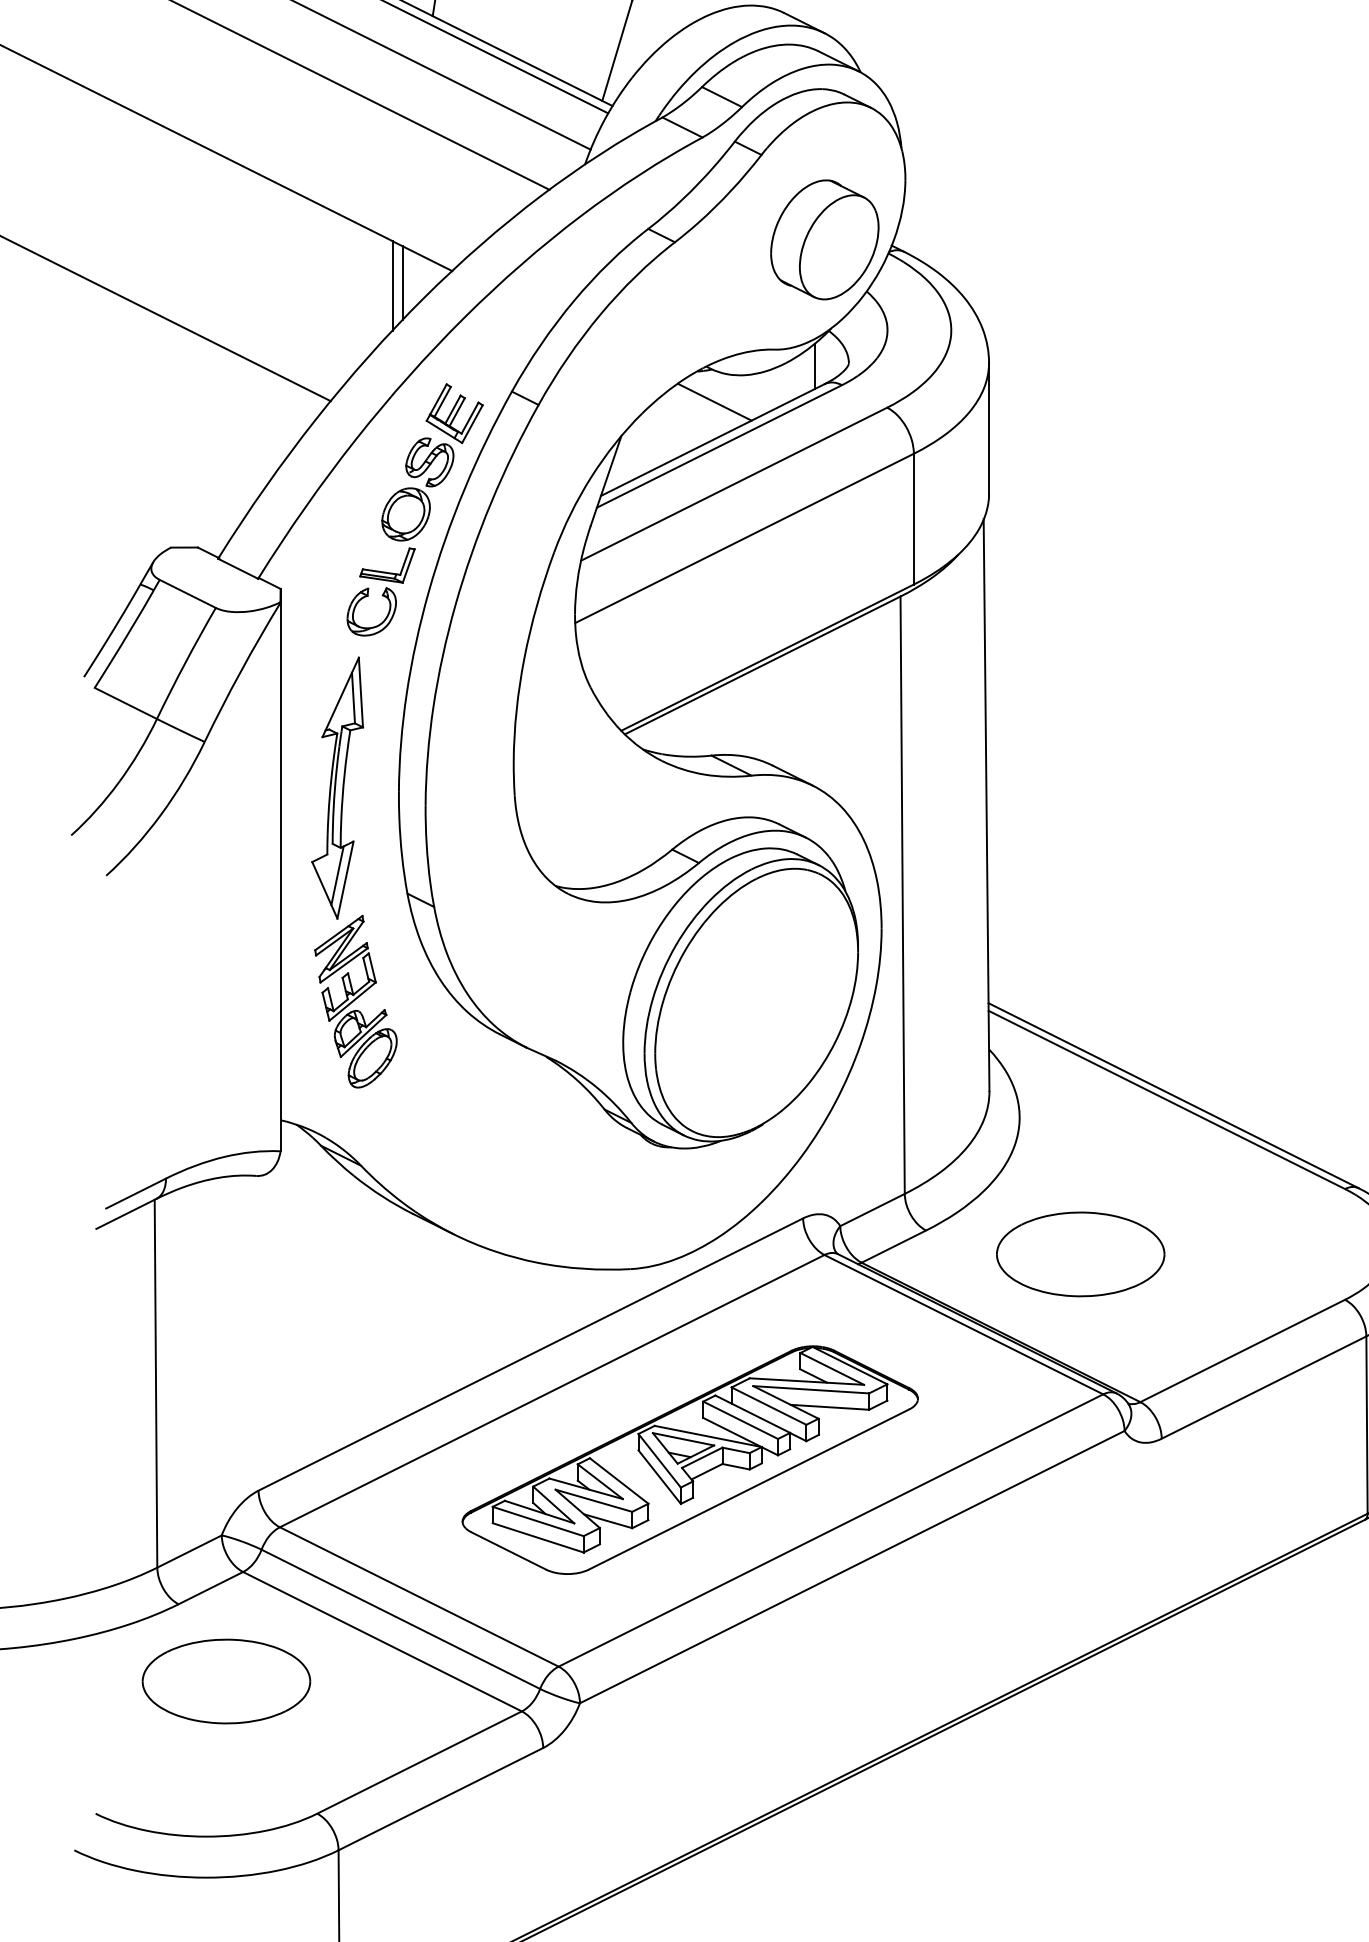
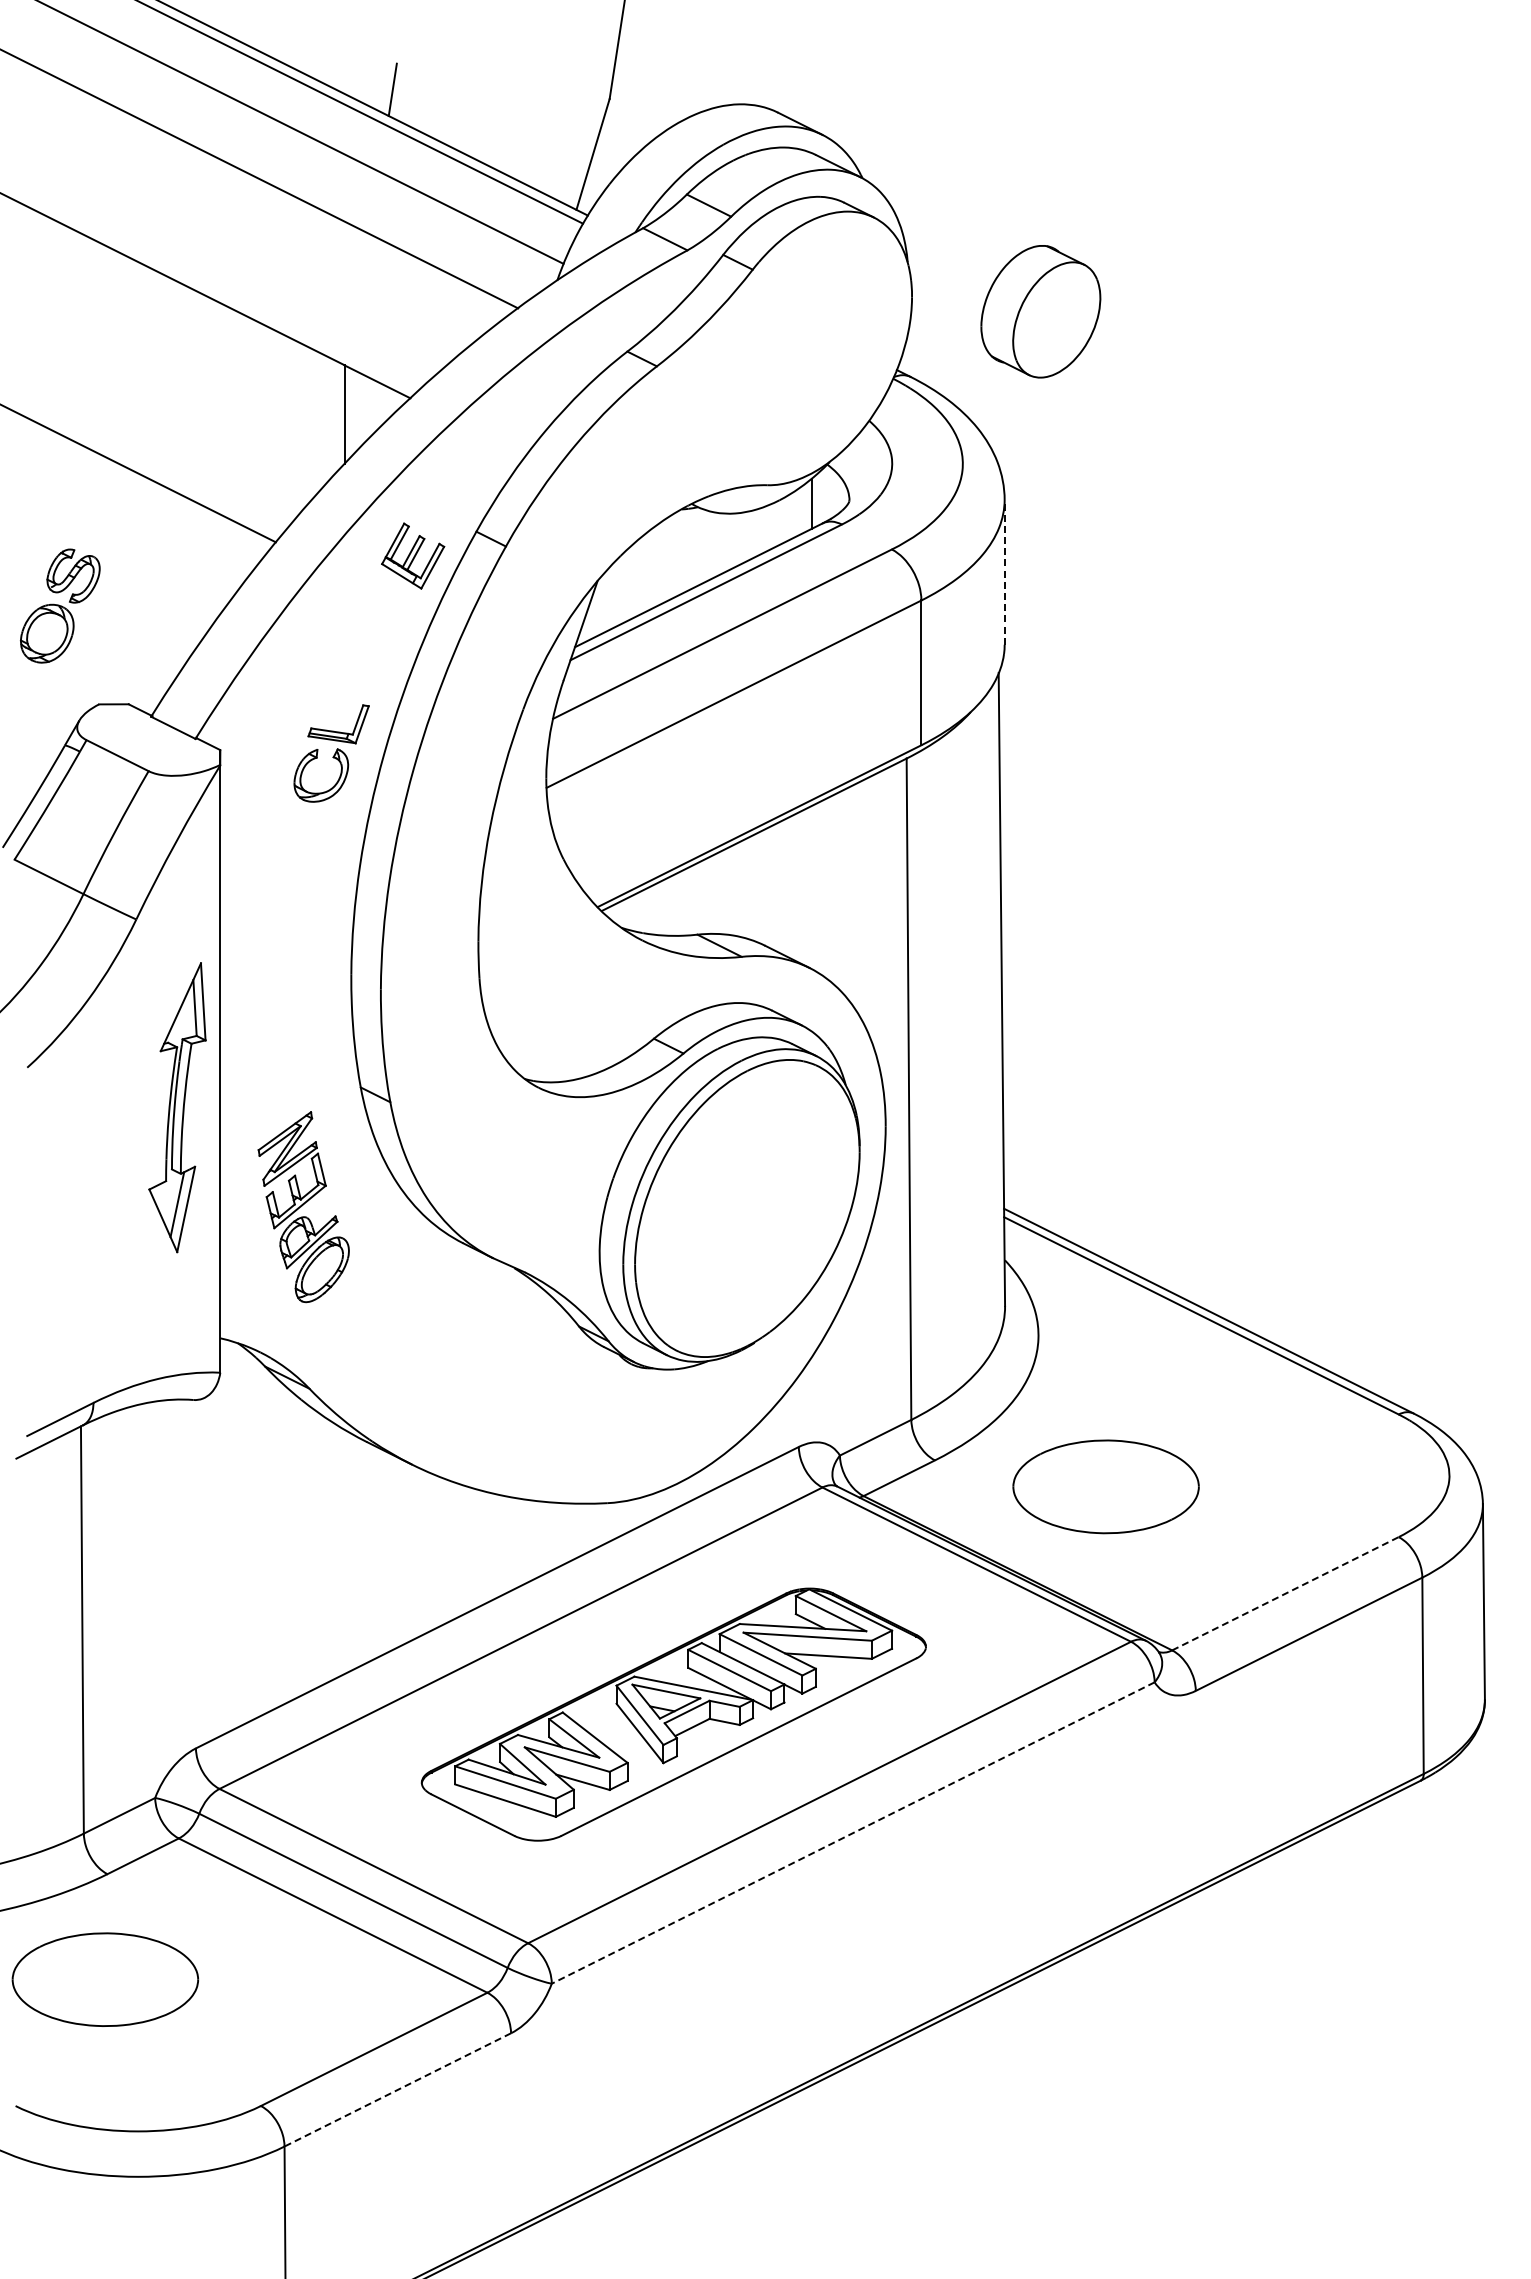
part: (824, 239) -> (1040, 311), moved
line: (402, 283) -> (355, 411), removed
line: (714, 402) -> (700, 543), removed
line: (988, 427) -> (1004, 571), solid -> dashed
part: (418, 488) -> (60, 605), moved
part: (337, 787) -> (177, 1107), moved
line: (1242, 1350) -> (1285, 1593), solid -> dashed
line: (851, 1567) -> (852, 1833), solid -> dashed
part: (226, 1681) -> (105, 1979), moved
line: (440, 1798) -> (397, 2089), solid -> dashed

